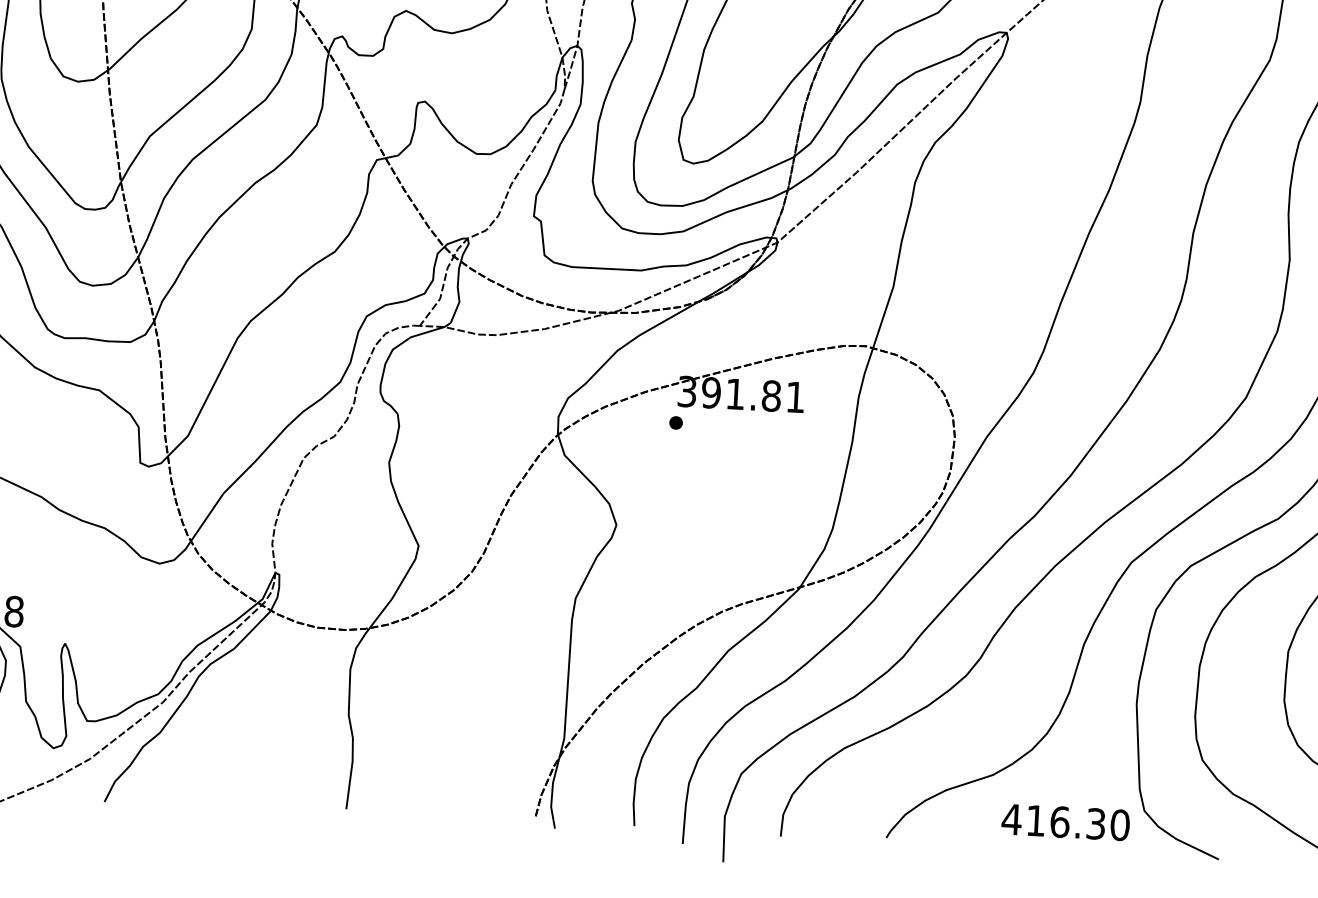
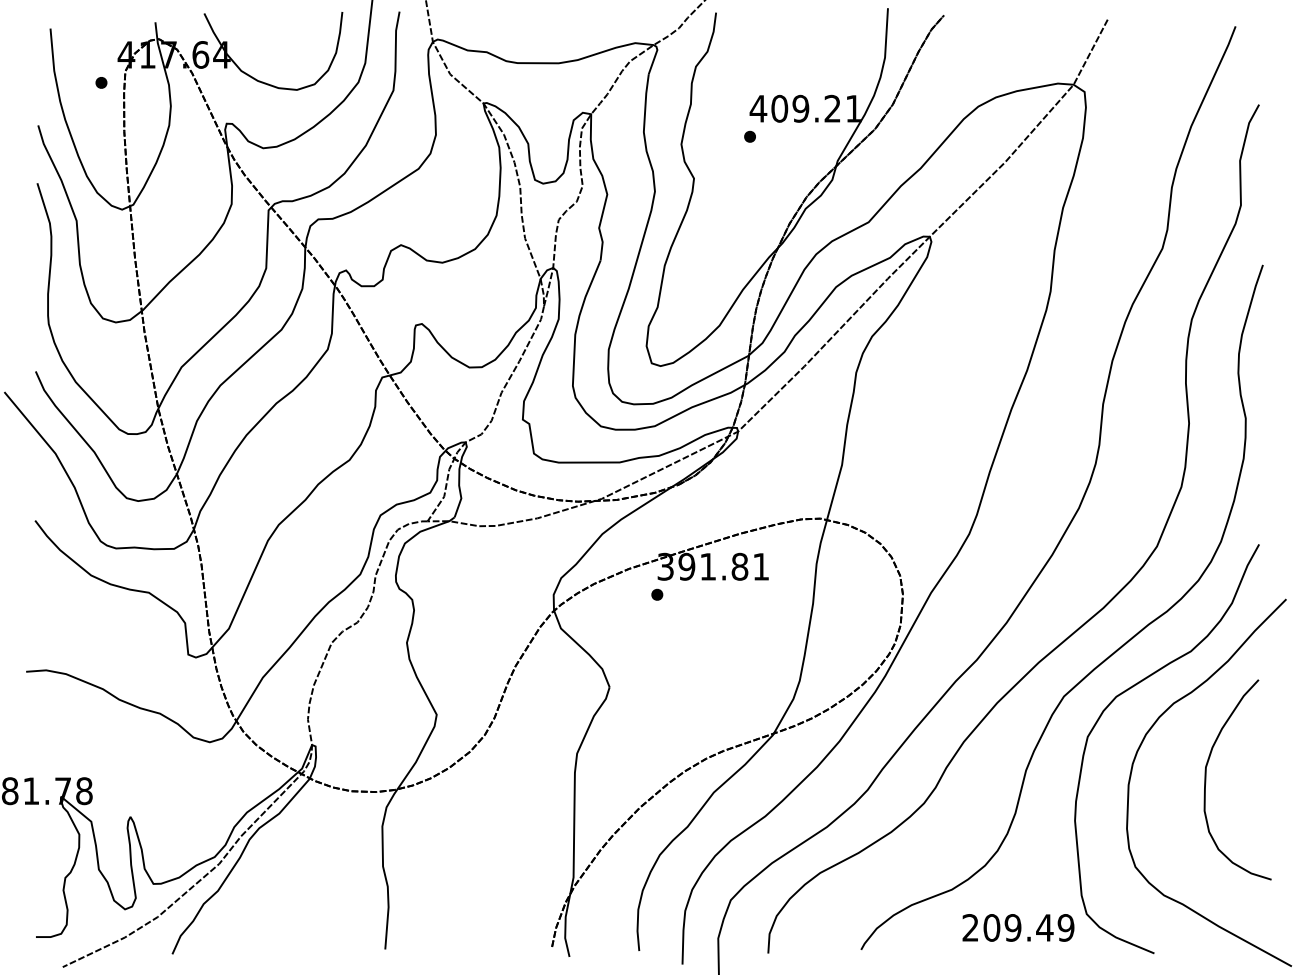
text: (1065, 821) -> (1017, 927), 416.30 -> 209.49

